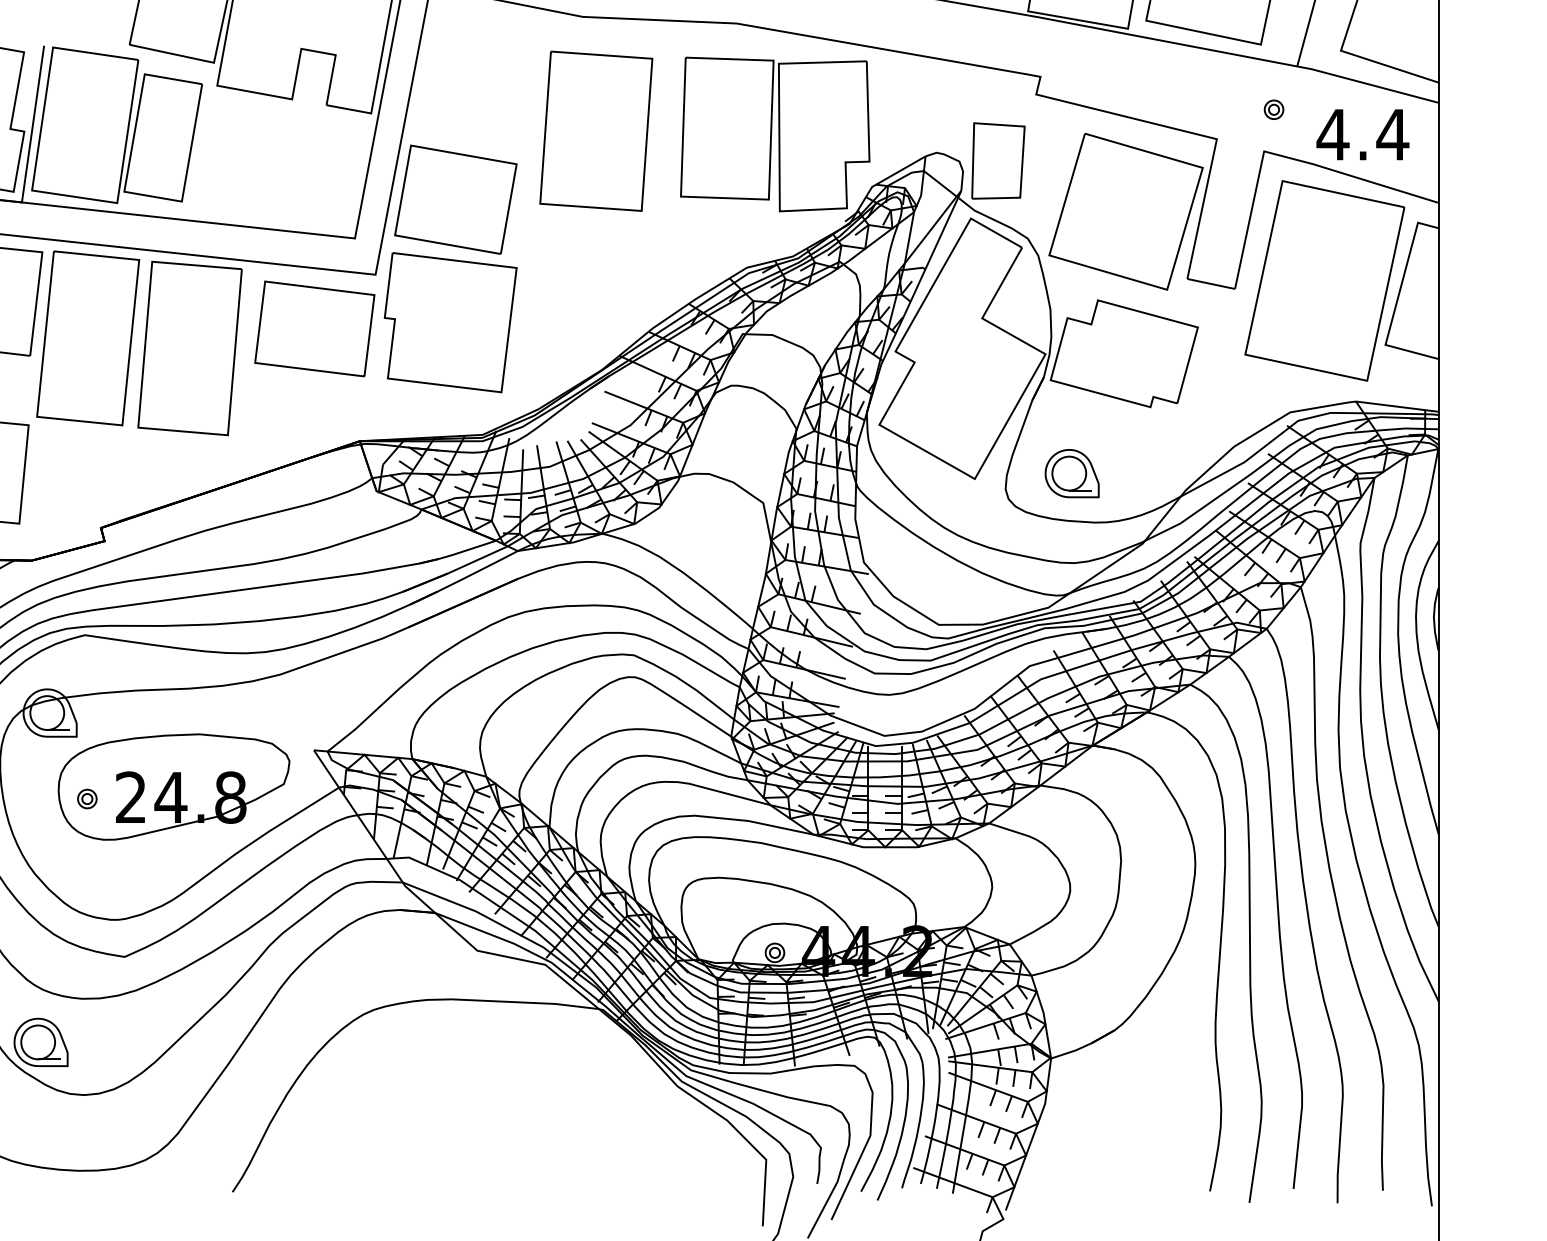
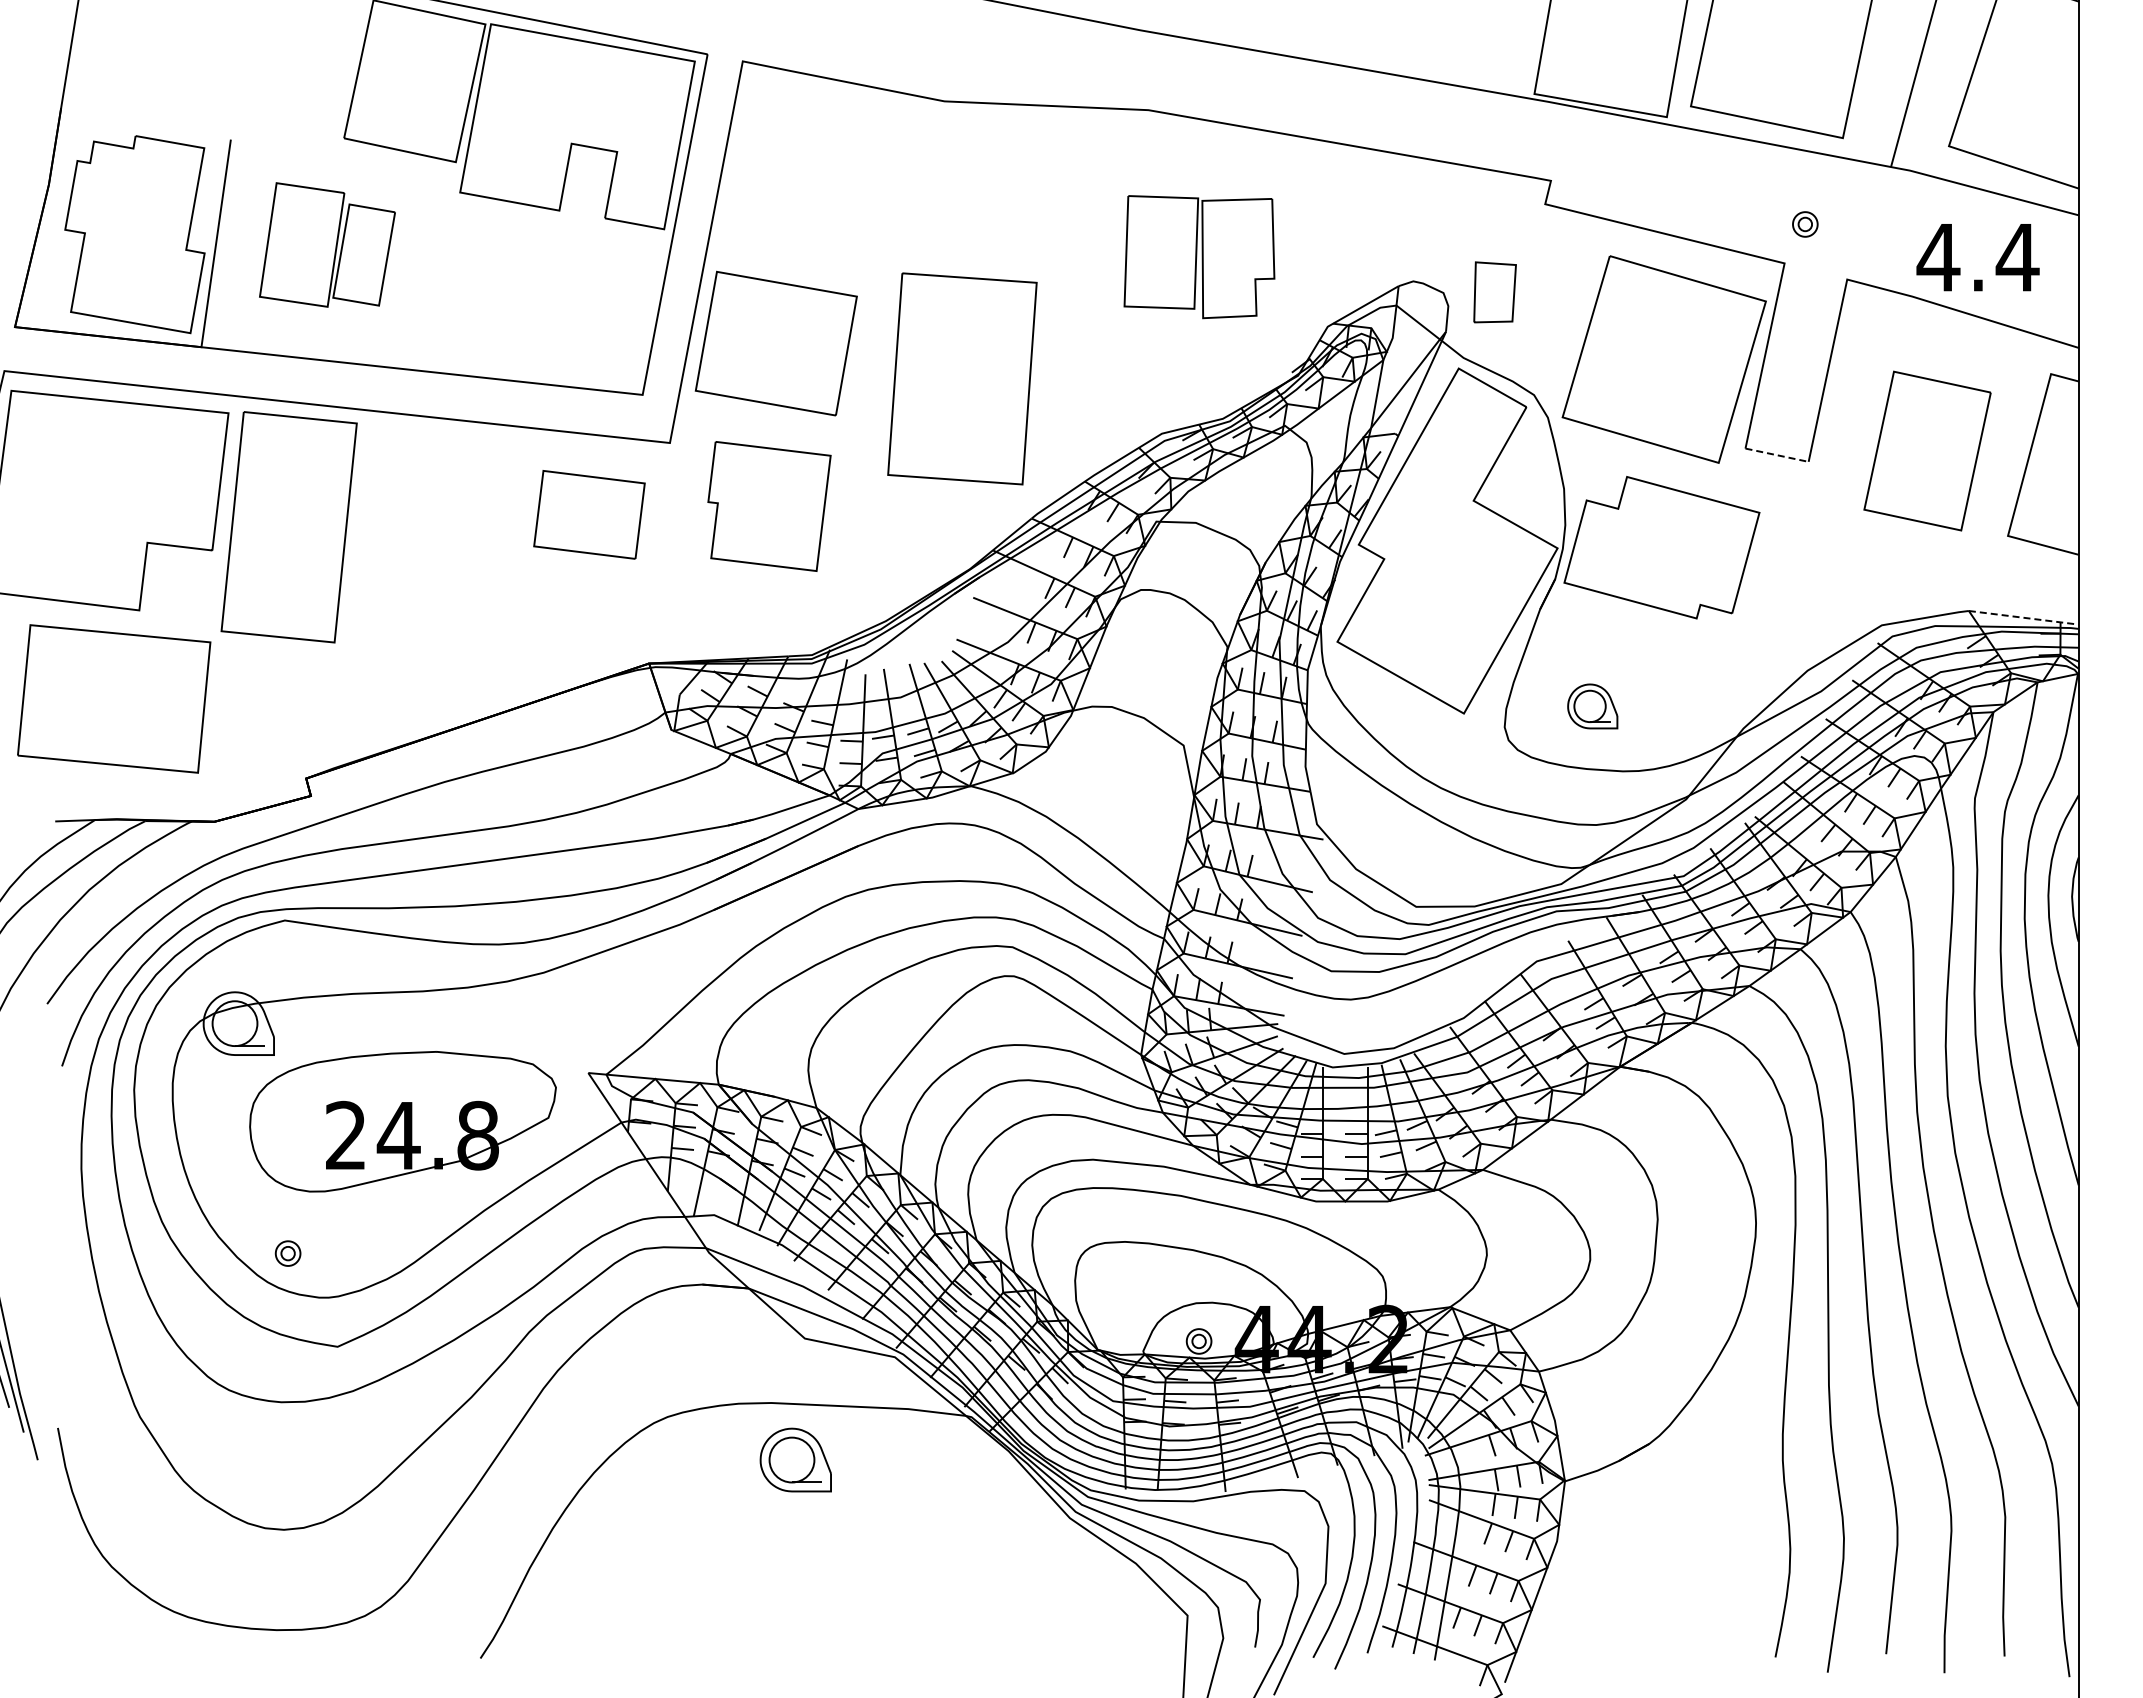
part: (1274, 109) -> (1805, 224), moved
part: (117, 124) -> (327, 244), size x0.6
part: (596, 130) -> (962, 378), moved
part: (775, 133) -> (1199, 256), size x0.6
part: (997, 161) -> (1494, 292), size x0.6
part: (1324, 280) -> (1927, 450), size x0.6
line: (1211, 284) -> (1777, 455), solid -> dashed
part: (450, 322) -> (769, 506), size x0.7
part: (314, 328) -> (589, 514), size x0.7
part: (189, 348) -> (423, 540), removed
line: (1397, 406) -> (2024, 617), solid -> dashed
part: (1071, 473) -> (1592, 706), size x0.7
part: (86, 798) -> (287, 1253), moved
part: (40, 1042) -> (795, 1459), moved

